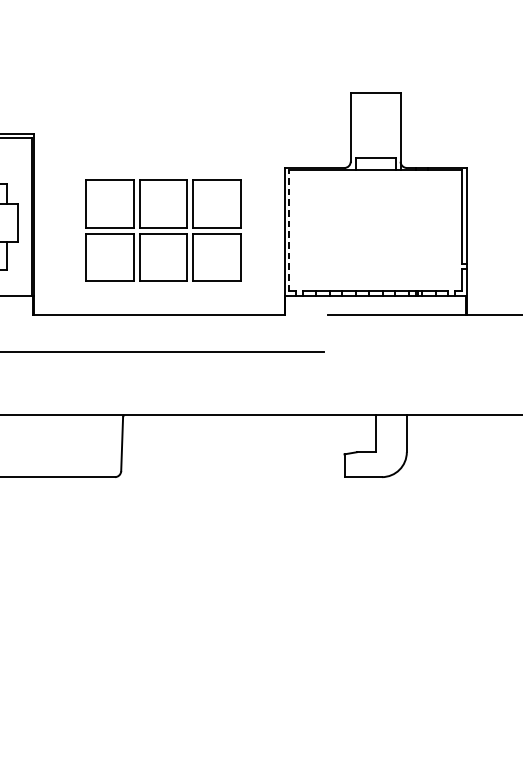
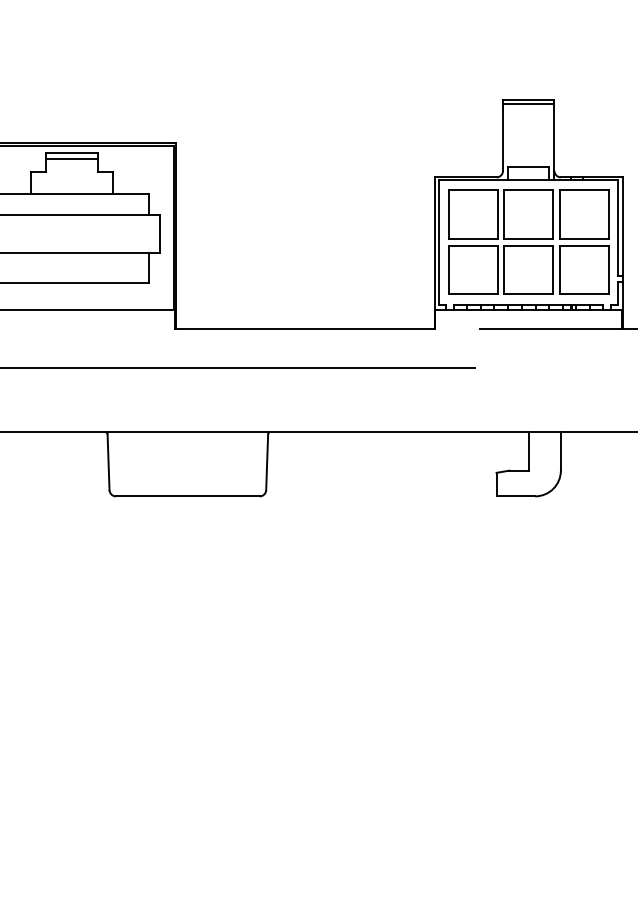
line: (375, 97) -> (528, 104), added
part: (163, 230) -> (528, 241), moved
line: (289, 230) -> (439, 241), dashed -> solid

